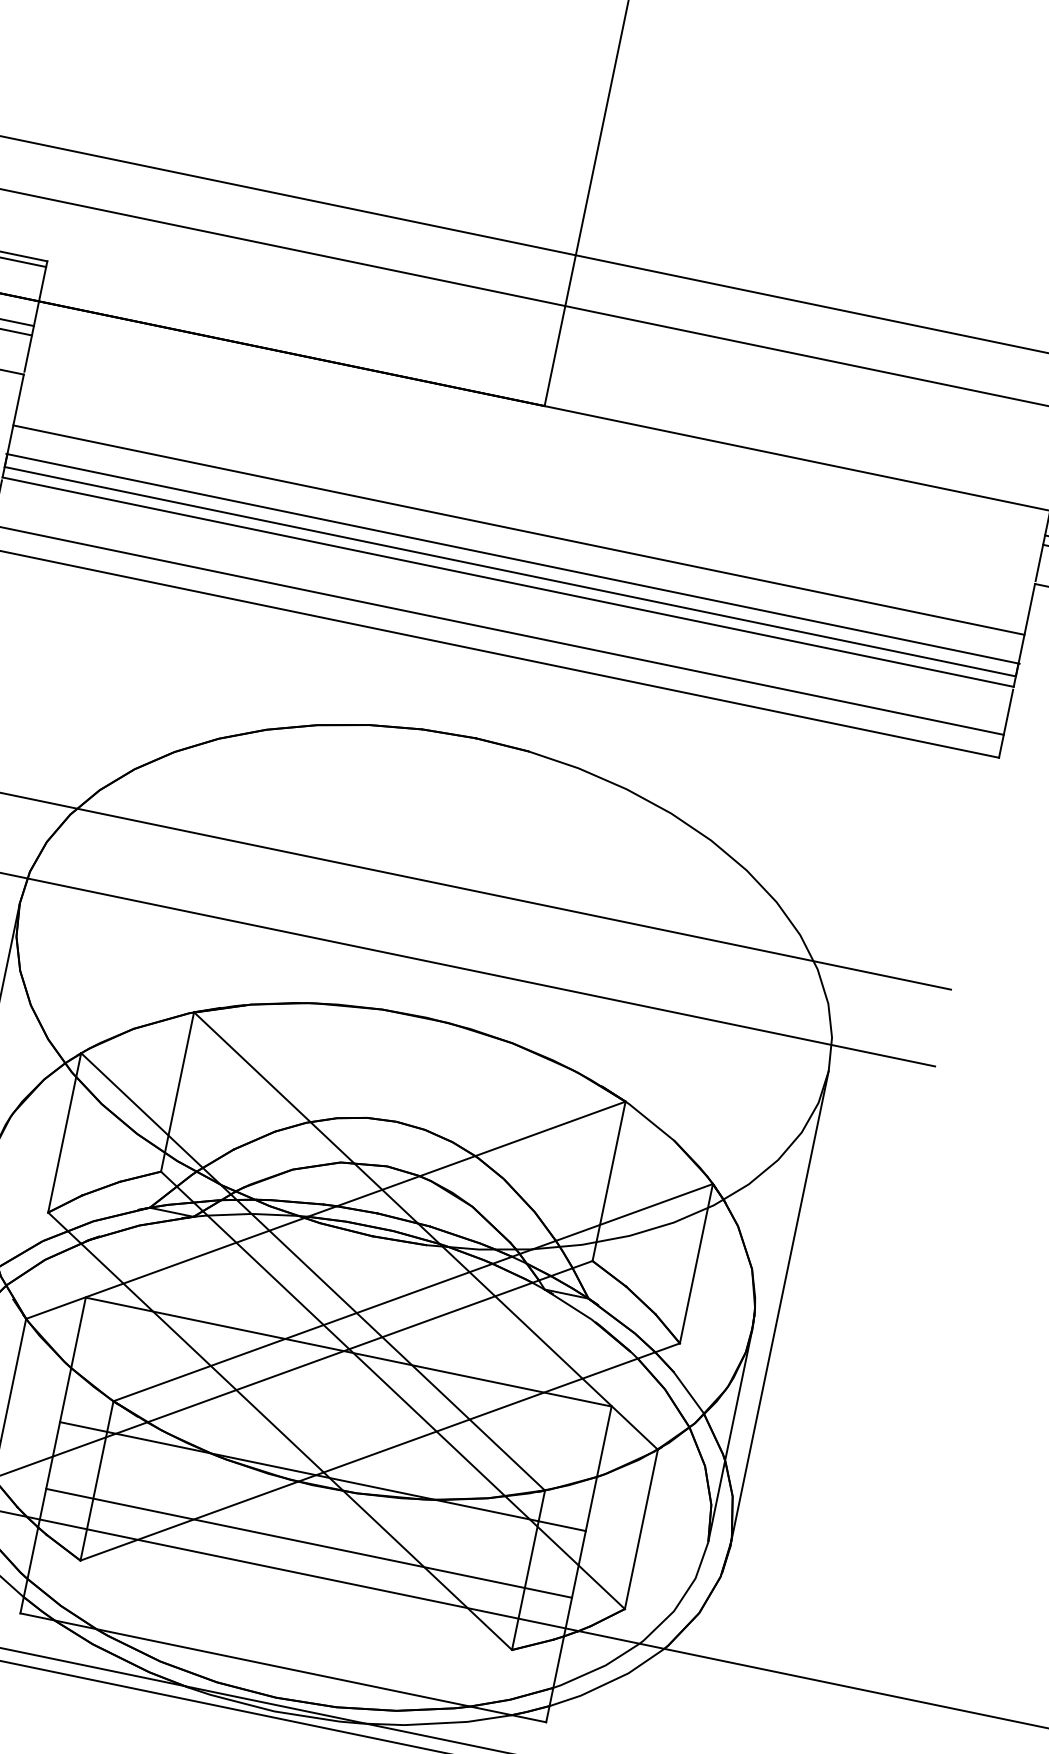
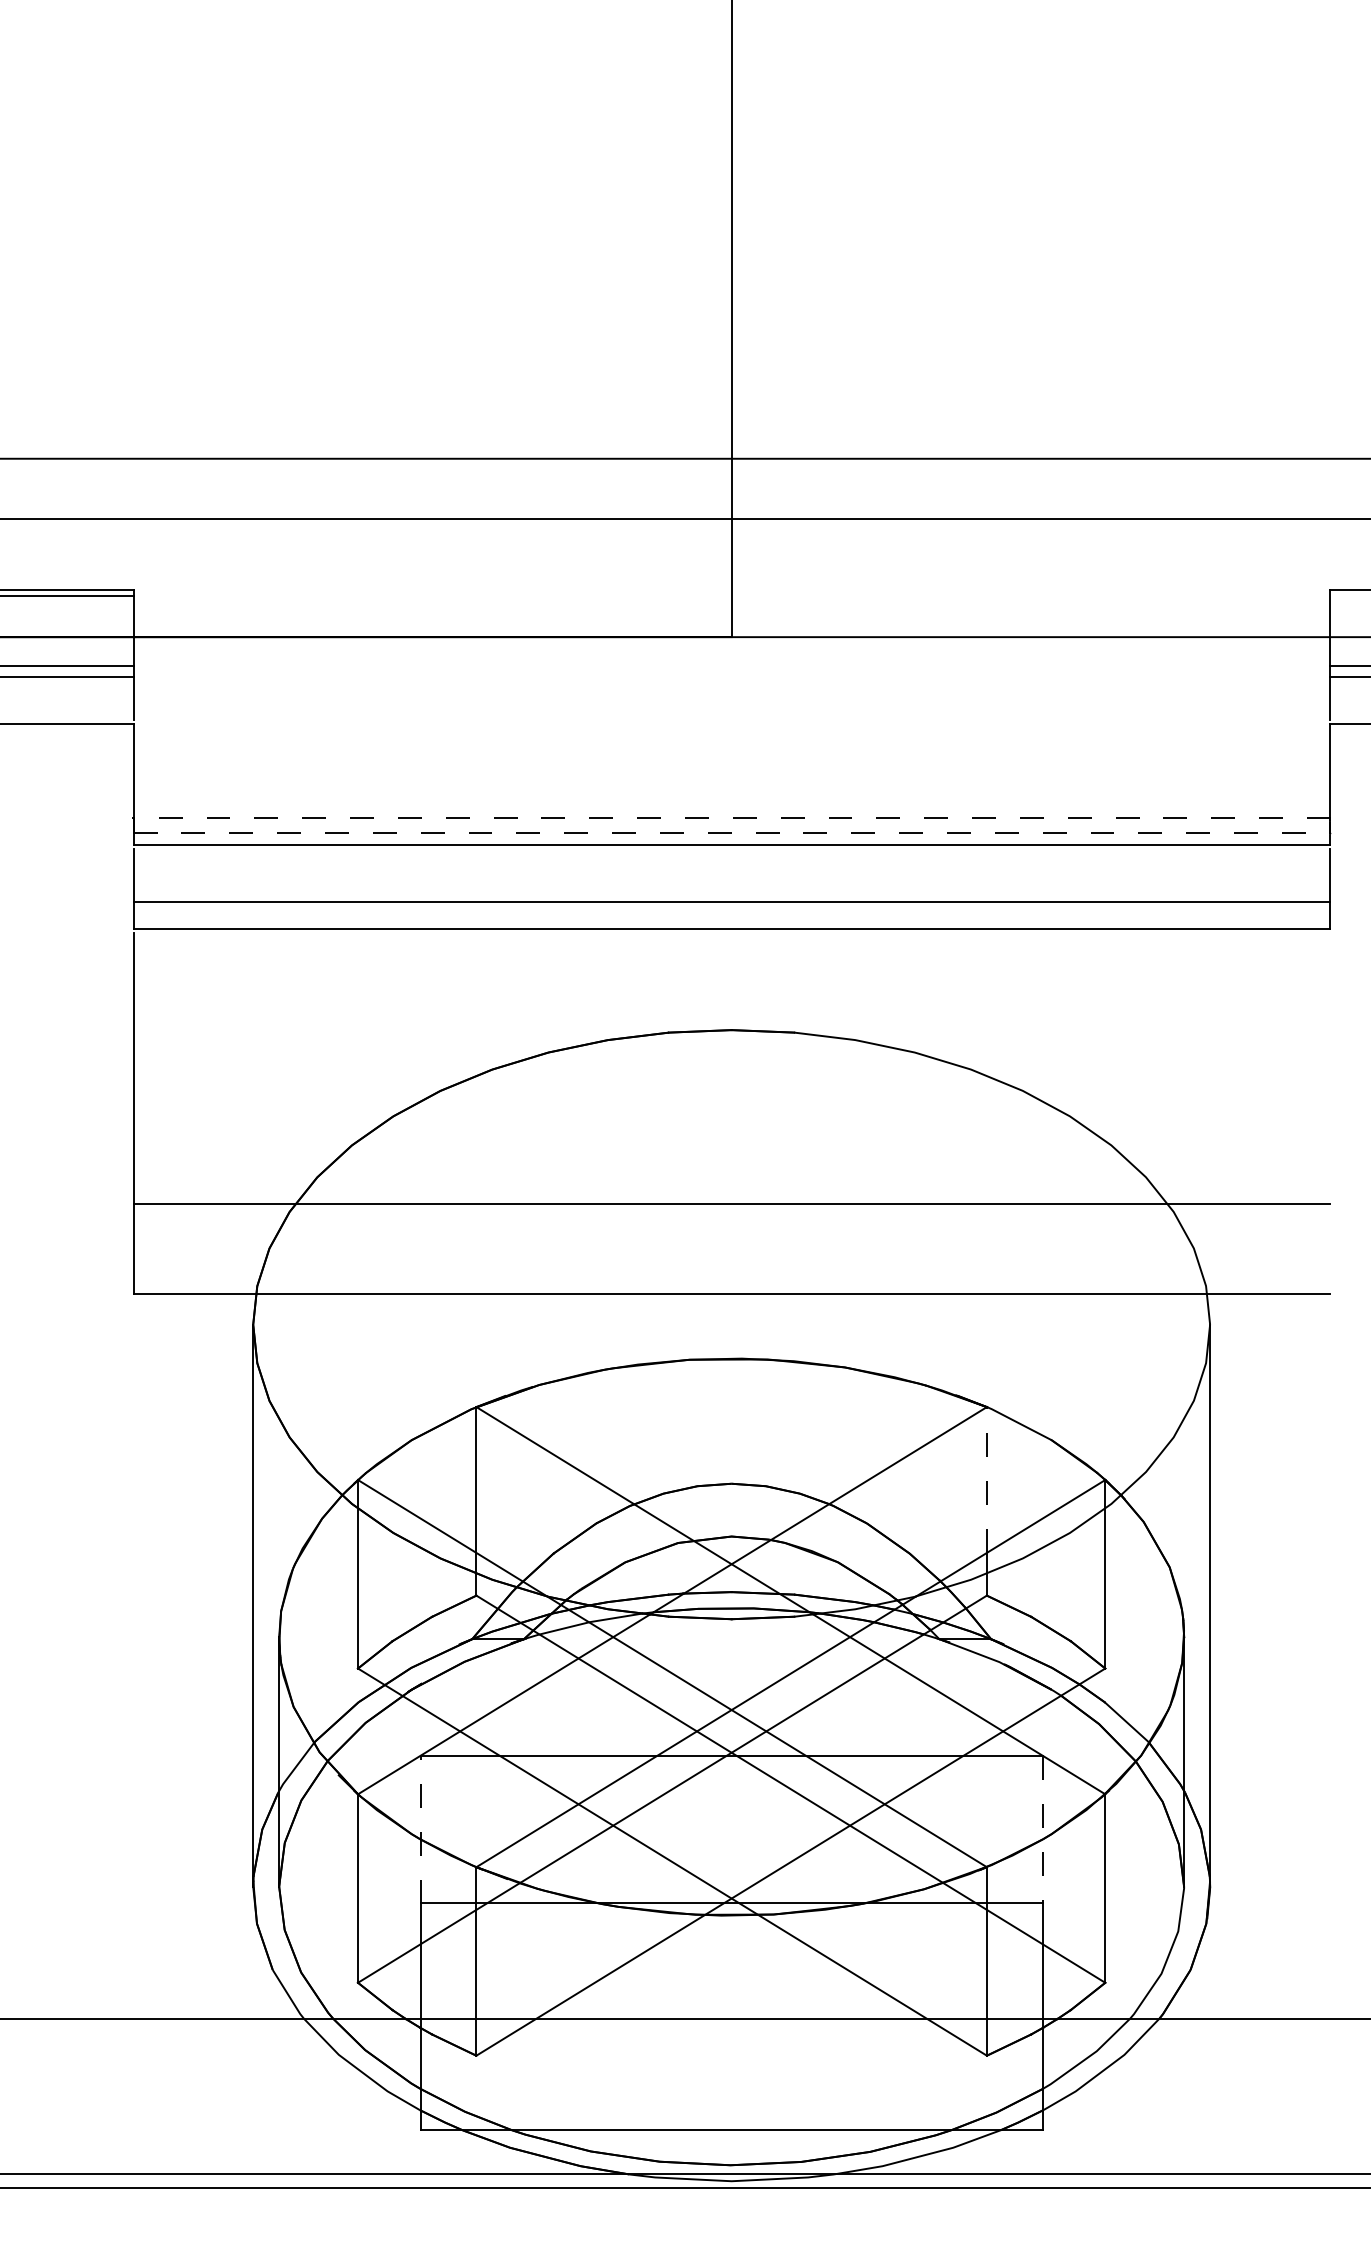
line: (518, 529) -> (731, 783), removed
line: (512, 558) -> (731, 817), solid -> dashed
line: (510, 572) -> (732, 833), solid -> dashed
line: (612, 1163) -> (986, 1480), solid -> dashed
line: (72, 1359) -> (420, 1829), solid -> dashed
line: (598, 1468) -> (1042, 1829), solid -> dashed
line: (308, 1543) -> (731, 1982), removed

